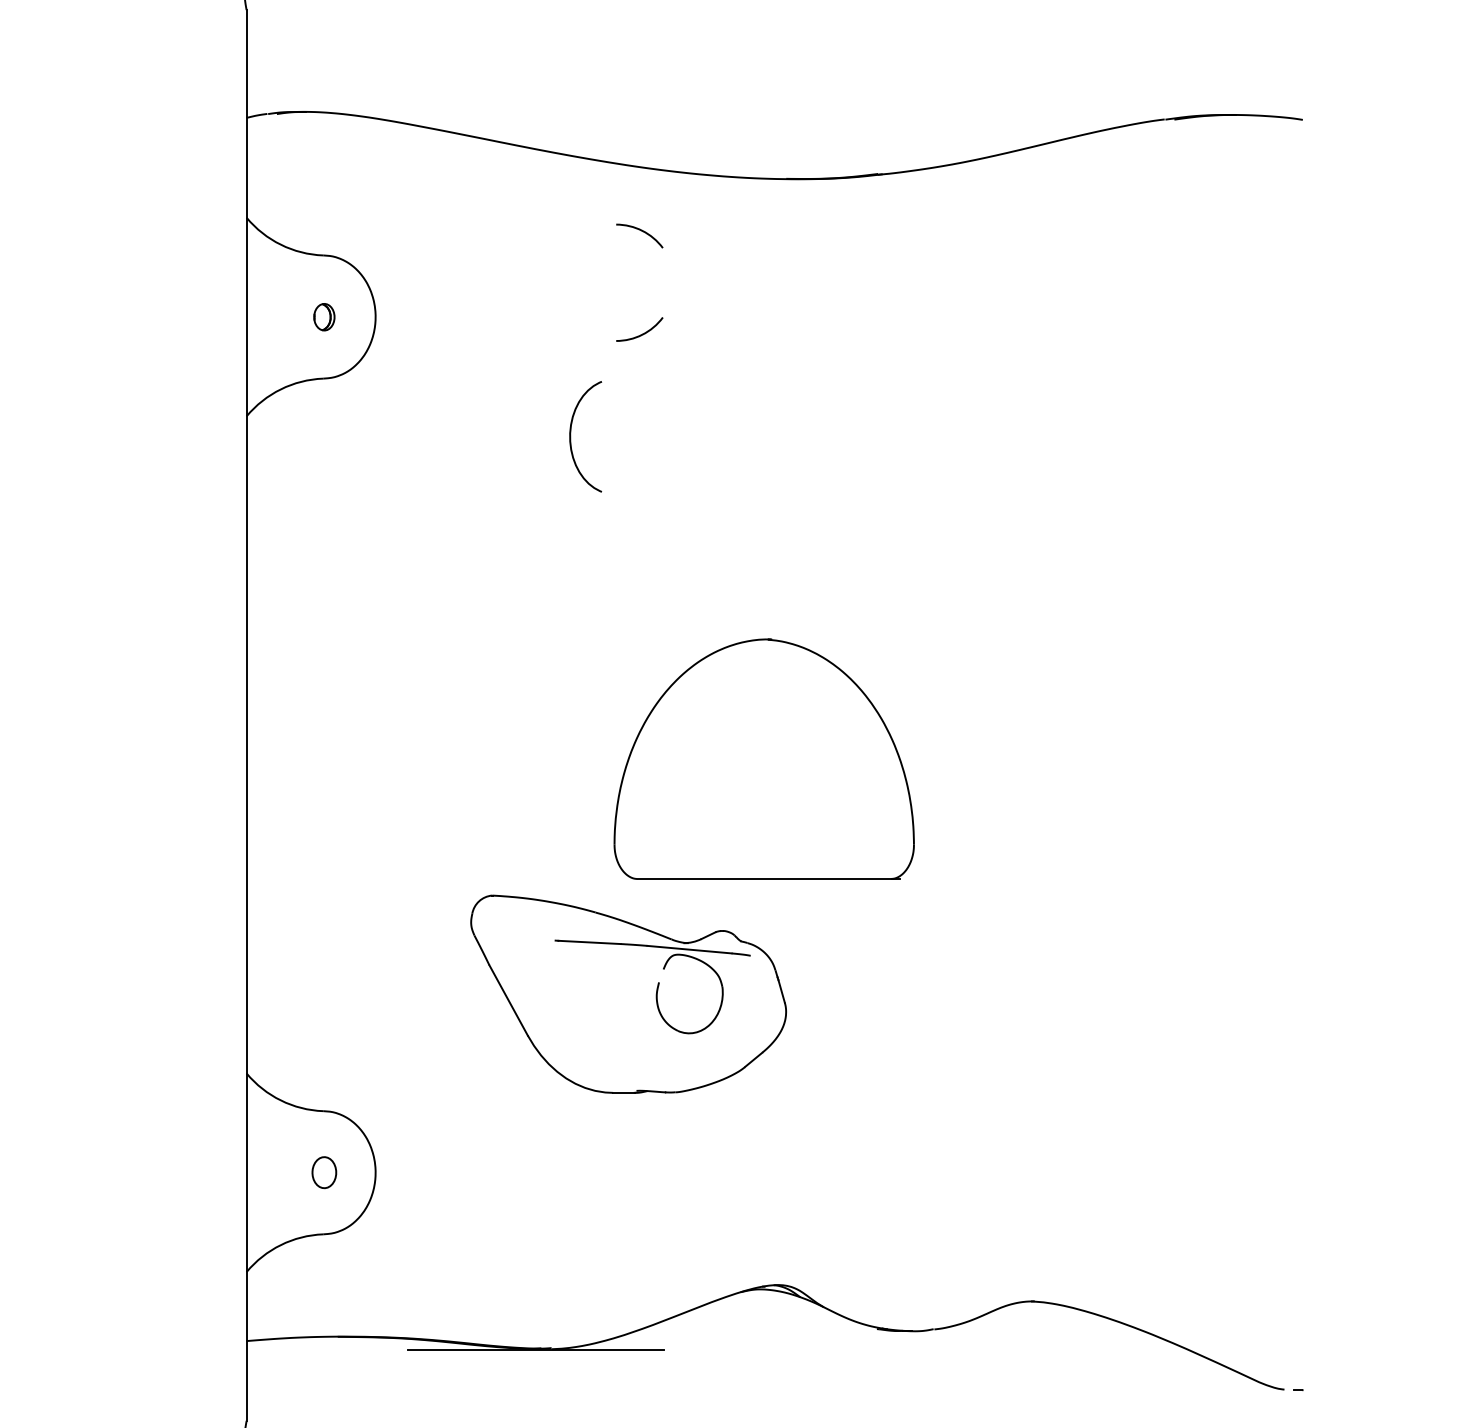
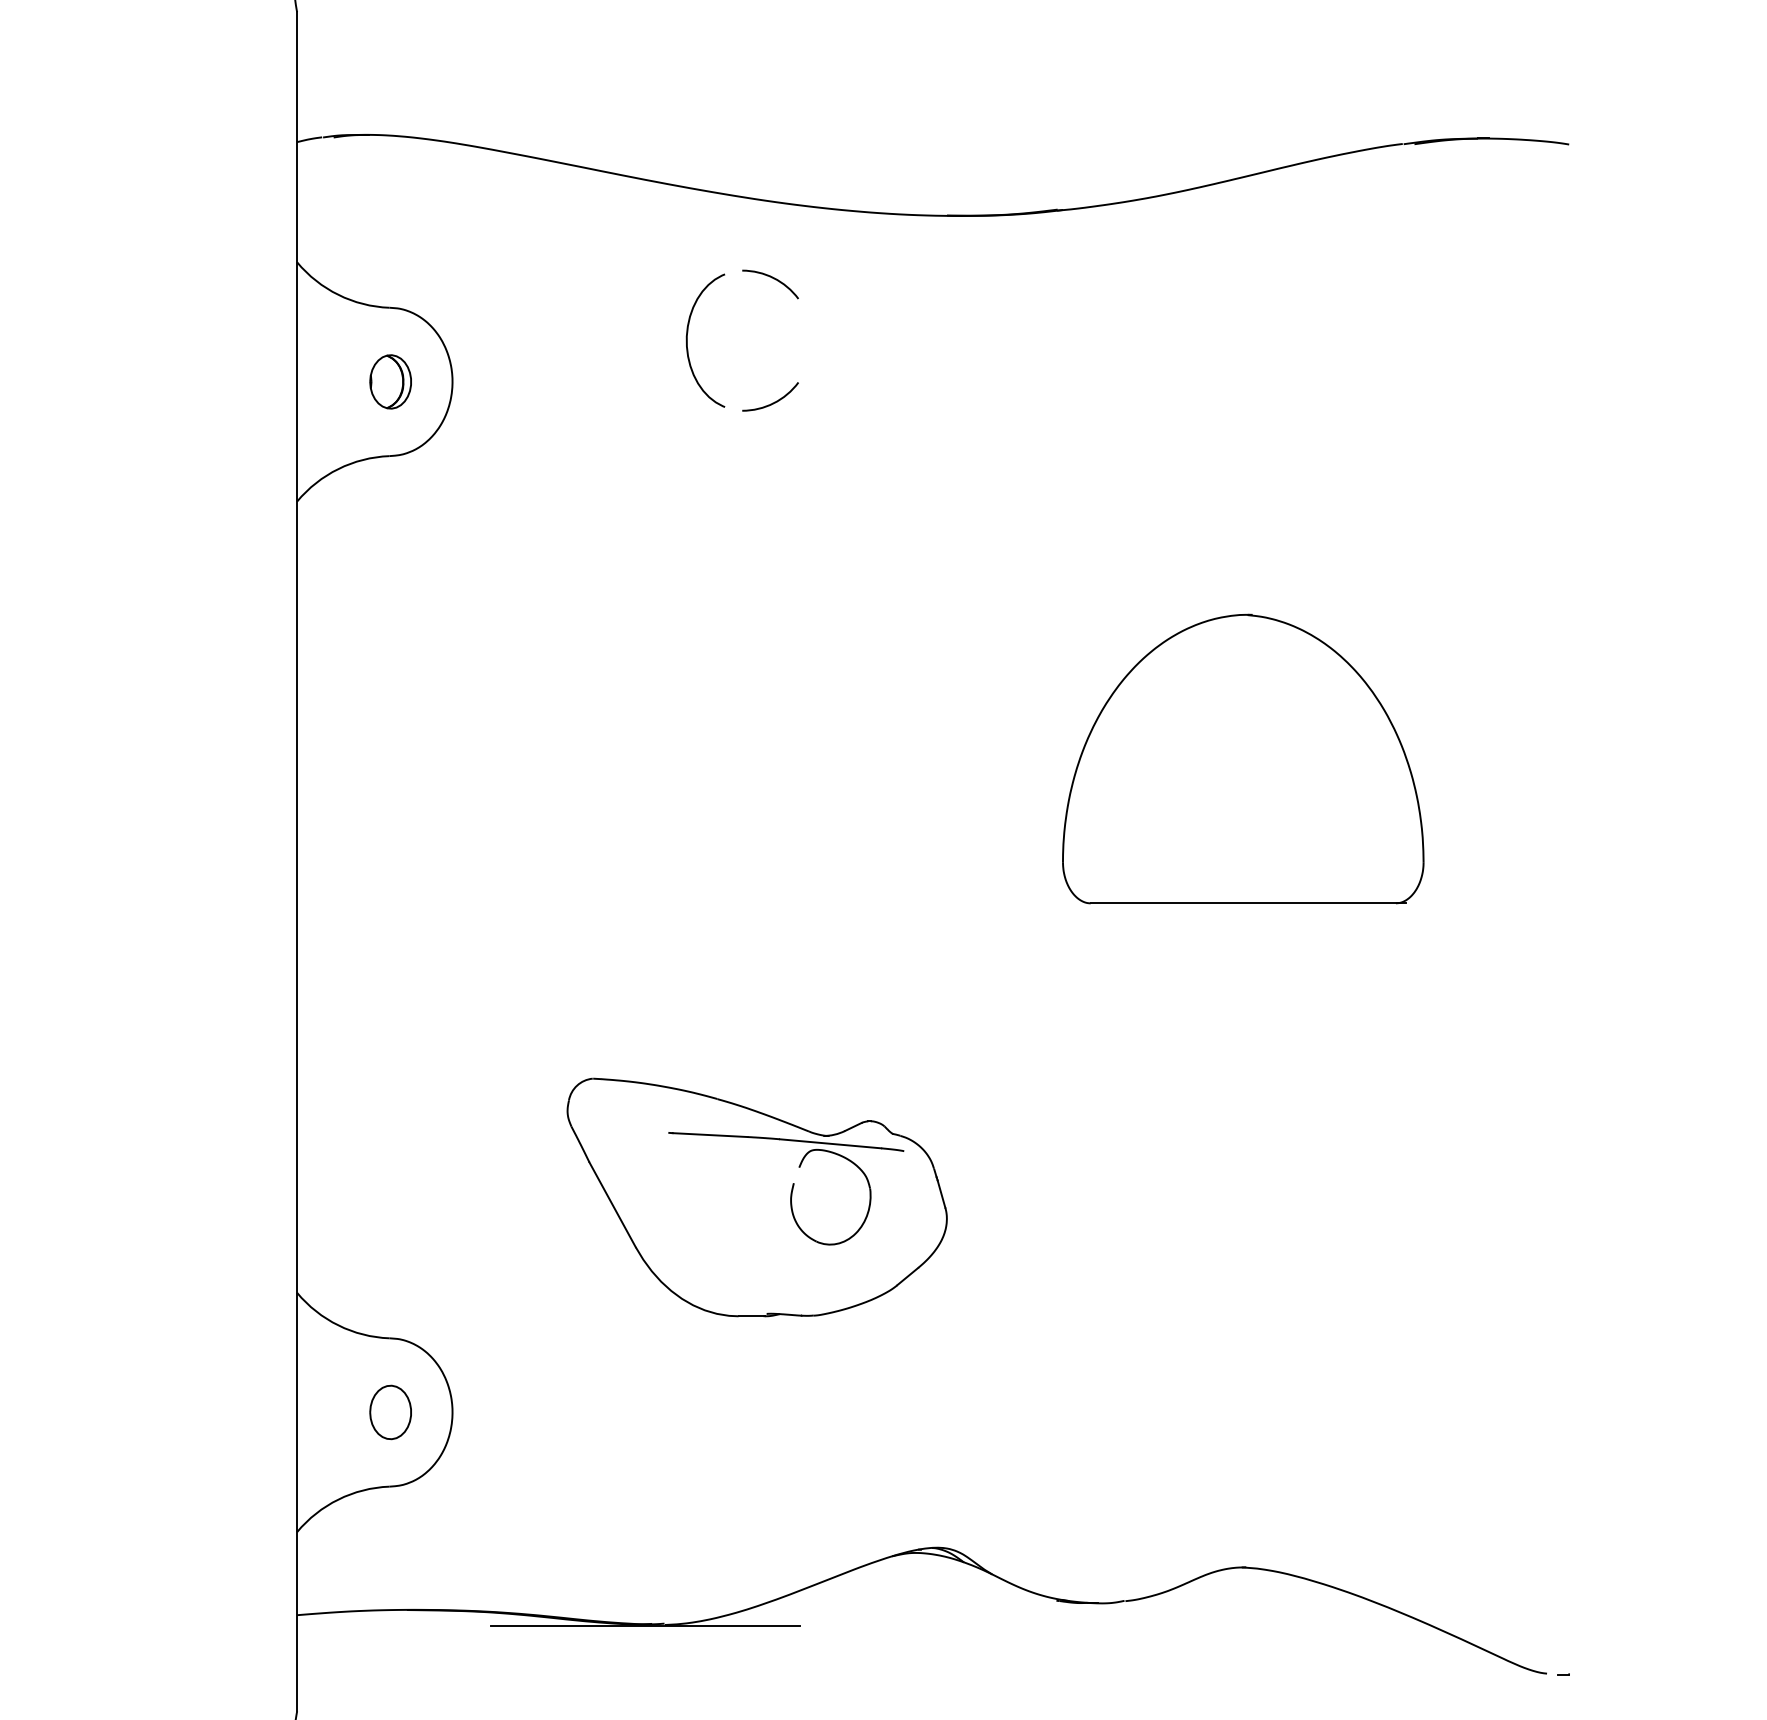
part: (324, 317) -> (390, 382), size x1.67
curve: (571, 436) -> (688, 340), moved
part: (763, 758) -> (1242, 758), moved
part: (324, 1172) -> (390, 1412), size x1.43

